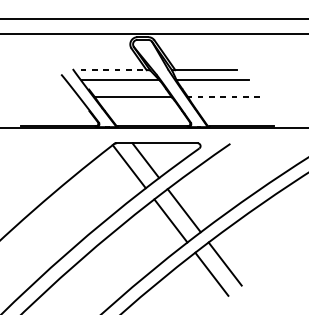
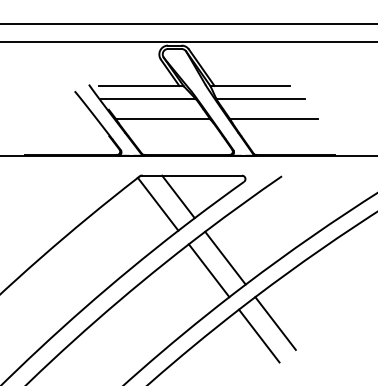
line: (114, 69) -> (139, 85), dashed -> solid
line: (224, 97) -> (274, 119), dashed -> solid

